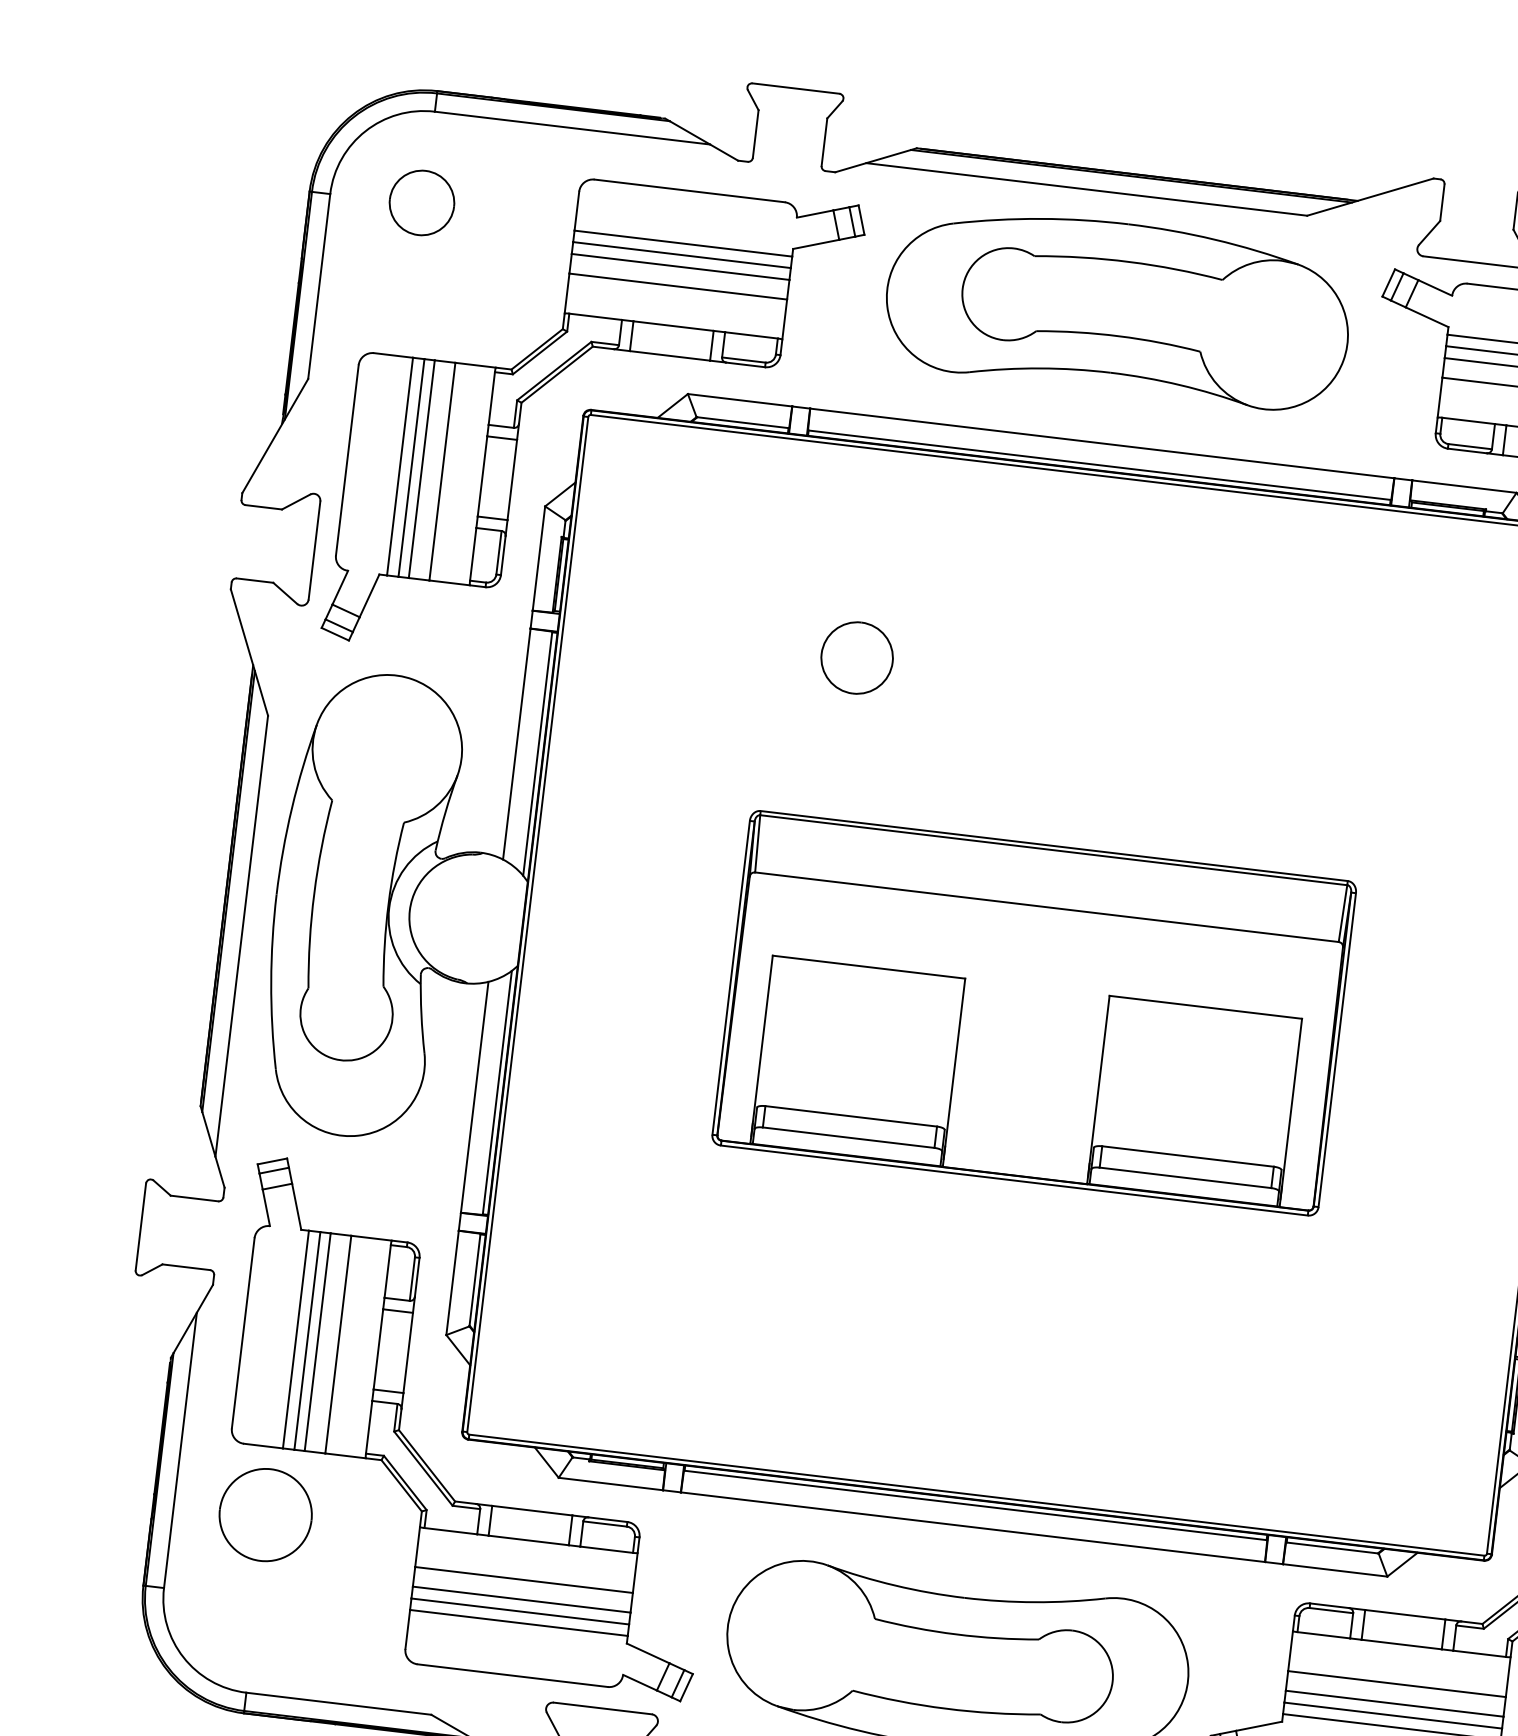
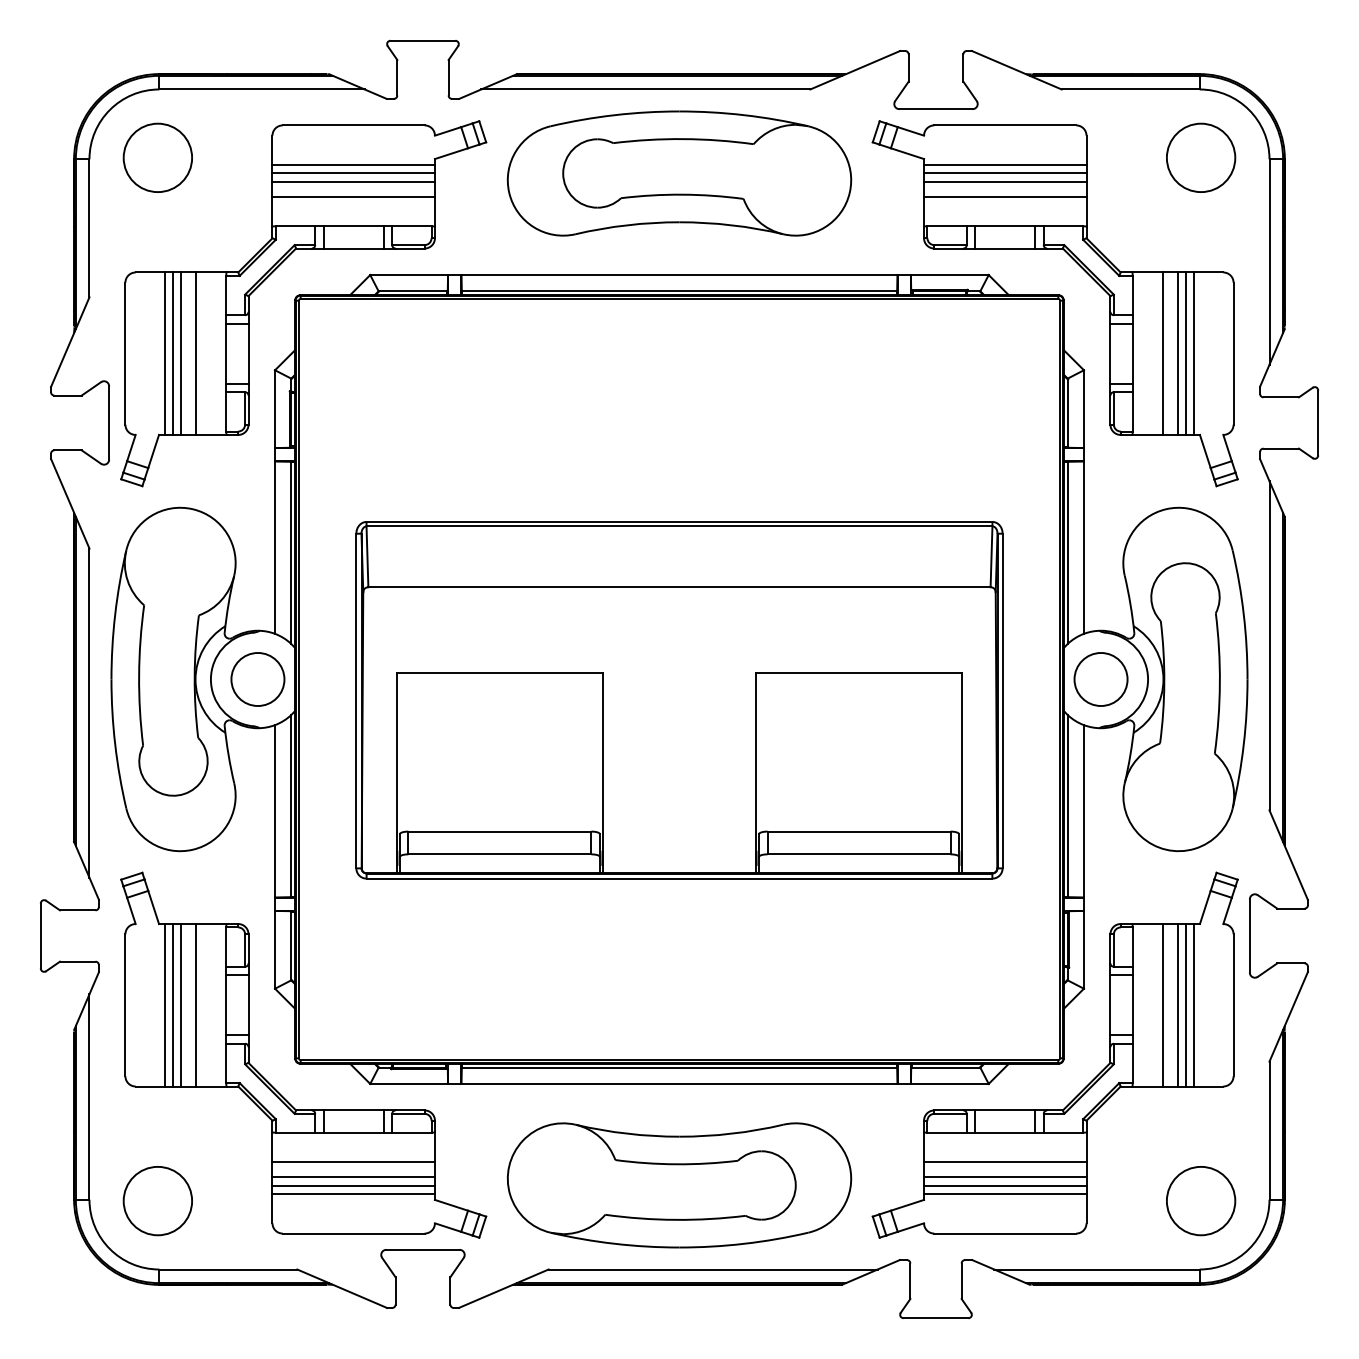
part: (421, 202) -> (157, 157), size x1.43
part: (856, 658) -> (257, 679), moved
part: (1034, 1013) -> (679, 700), size x1.43
part: (265, 1515) -> (157, 1201), moved

